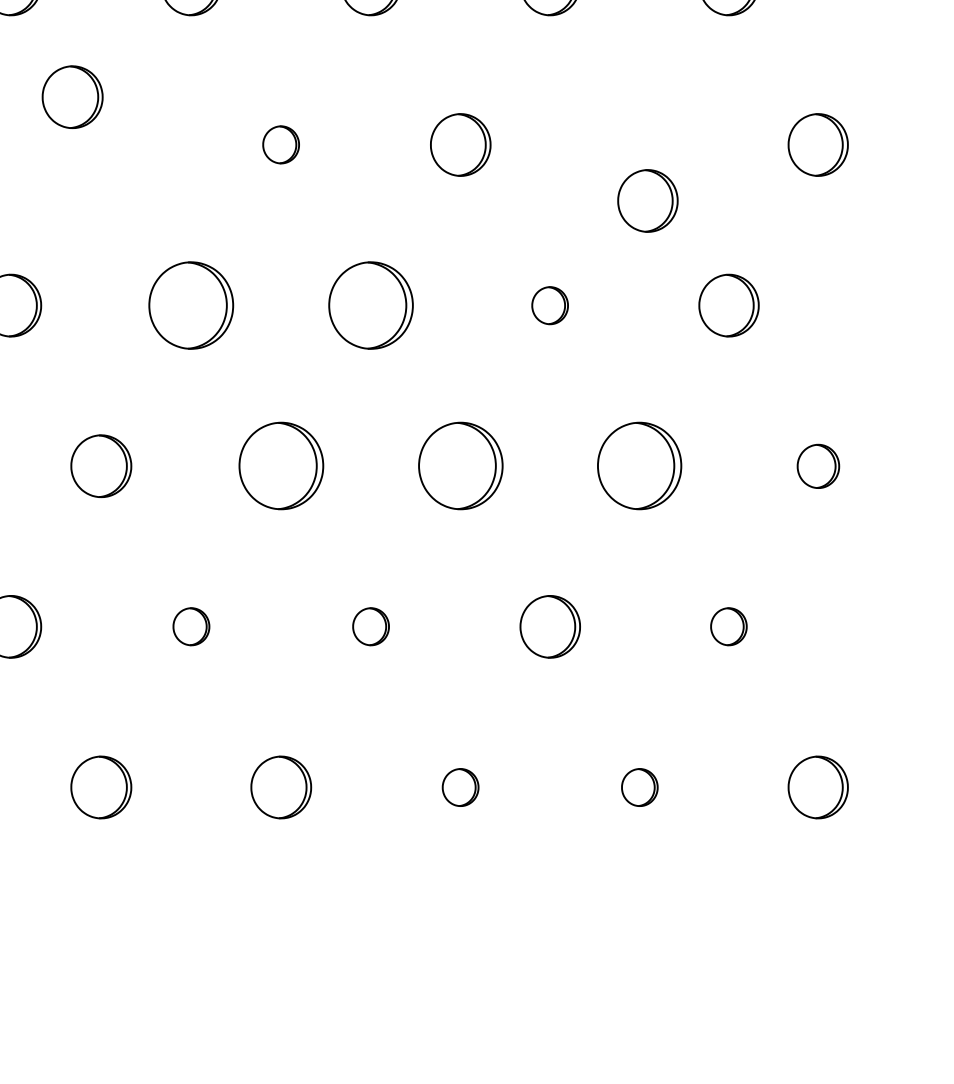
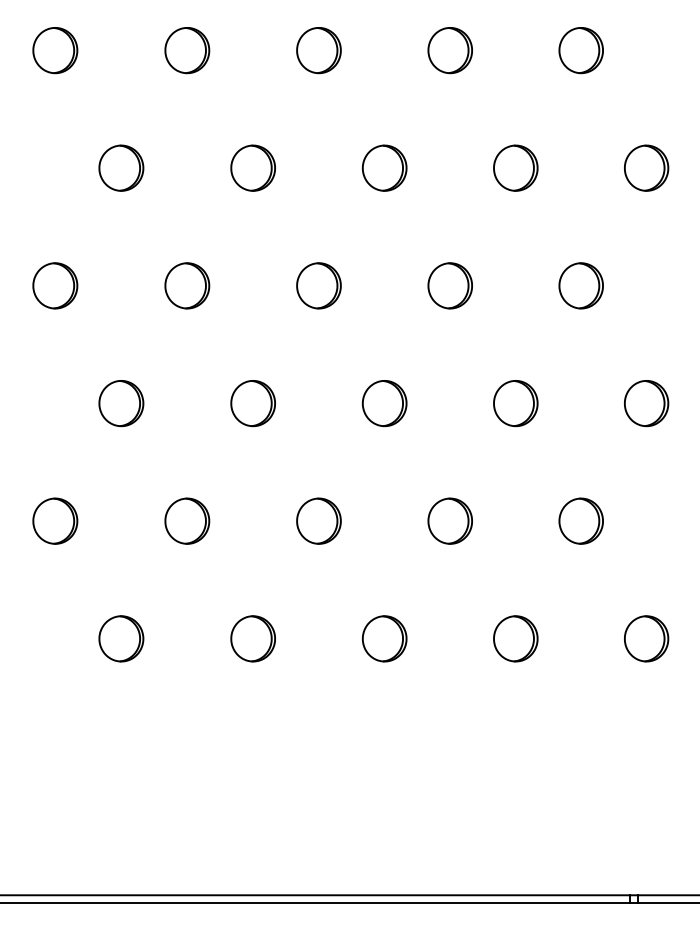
part: (72, 96) -> (121, 167), moved
part: (280, 144) -> (252, 167), size x1.67
part: (647, 200) -> (515, 167), moved
part: (191, 305) -> (187, 285), size x0.71
part: (370, 305) -> (318, 285), size x0.71
part: (549, 305) -> (449, 285), size x1.67
part: (280, 466) -> (252, 403), size x0.71
part: (460, 466) -> (384, 403), size x0.71
part: (639, 466) -> (515, 403), size x0.71
part: (818, 466) -> (646, 403), size x1.43
part: (191, 625) -> (187, 520), size x1.67
part: (370, 625) -> (318, 520), size x1.67
part: (728, 625) -> (580, 520), size x1.67
part: (460, 786) -> (384, 638), size x1.67
part: (639, 786) -> (515, 638), size x1.67

